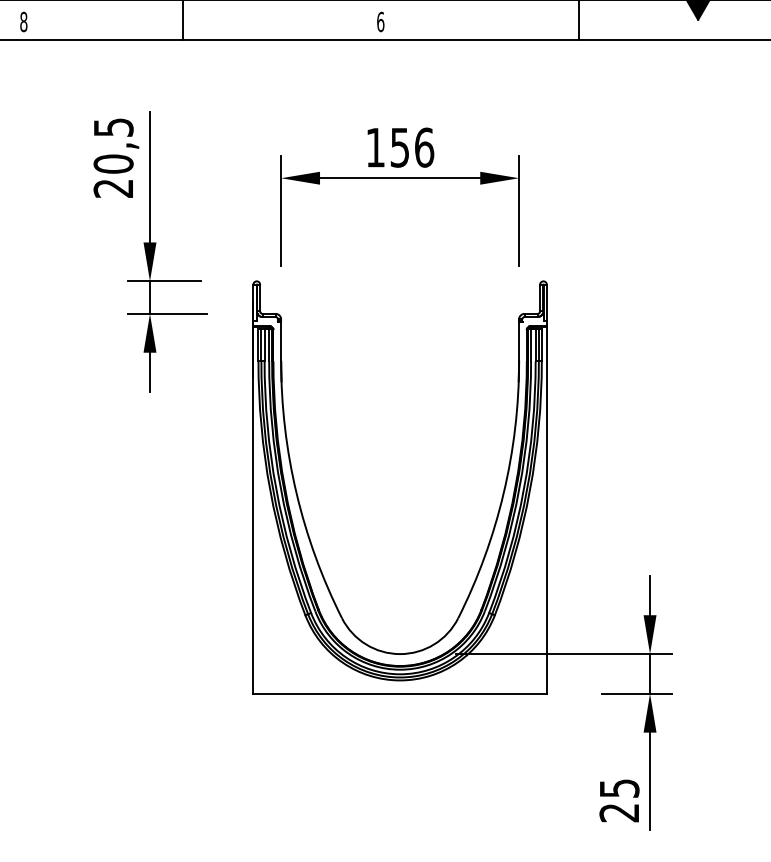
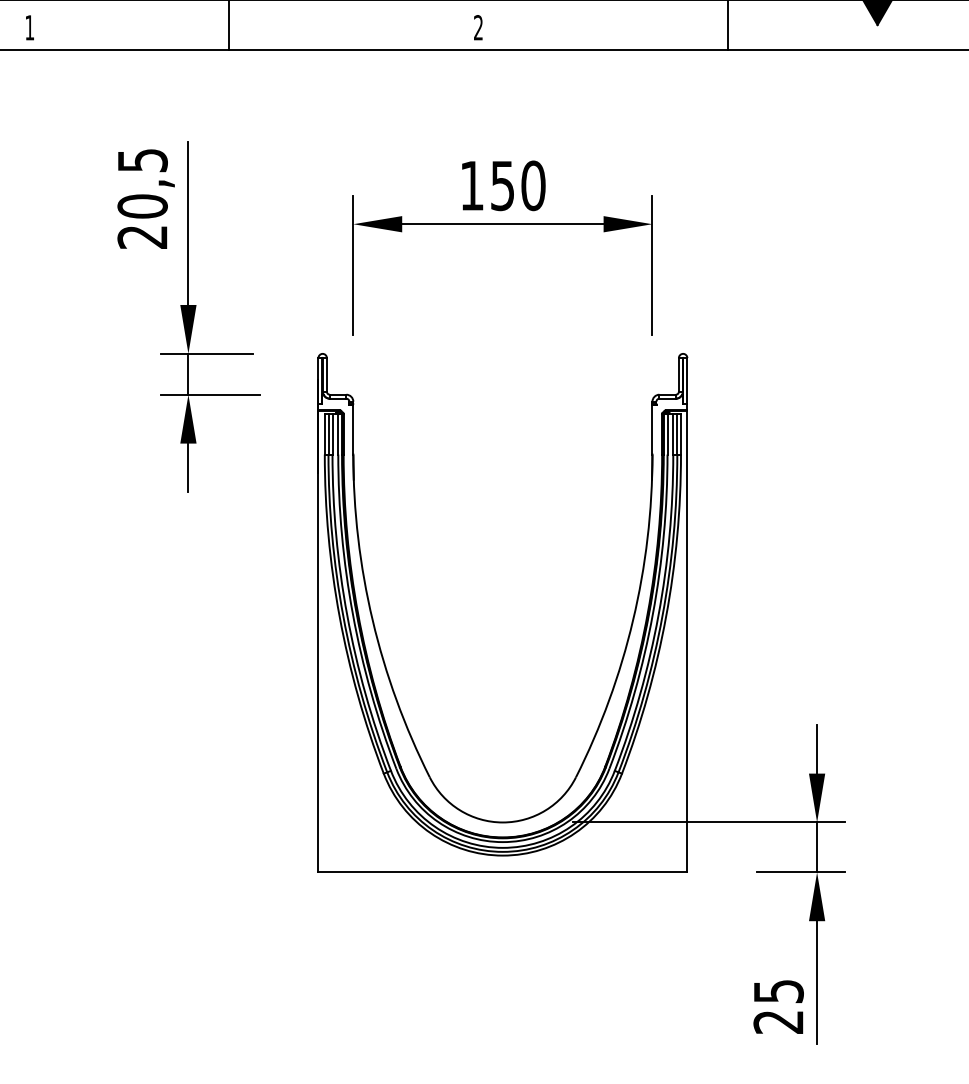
text: (23, 21) -> (29, 27), 8 -> 1
text: (380, 21) -> (478, 27), 6 -> 2
text: (424, 147) -> (533, 185), 156 -> 150

